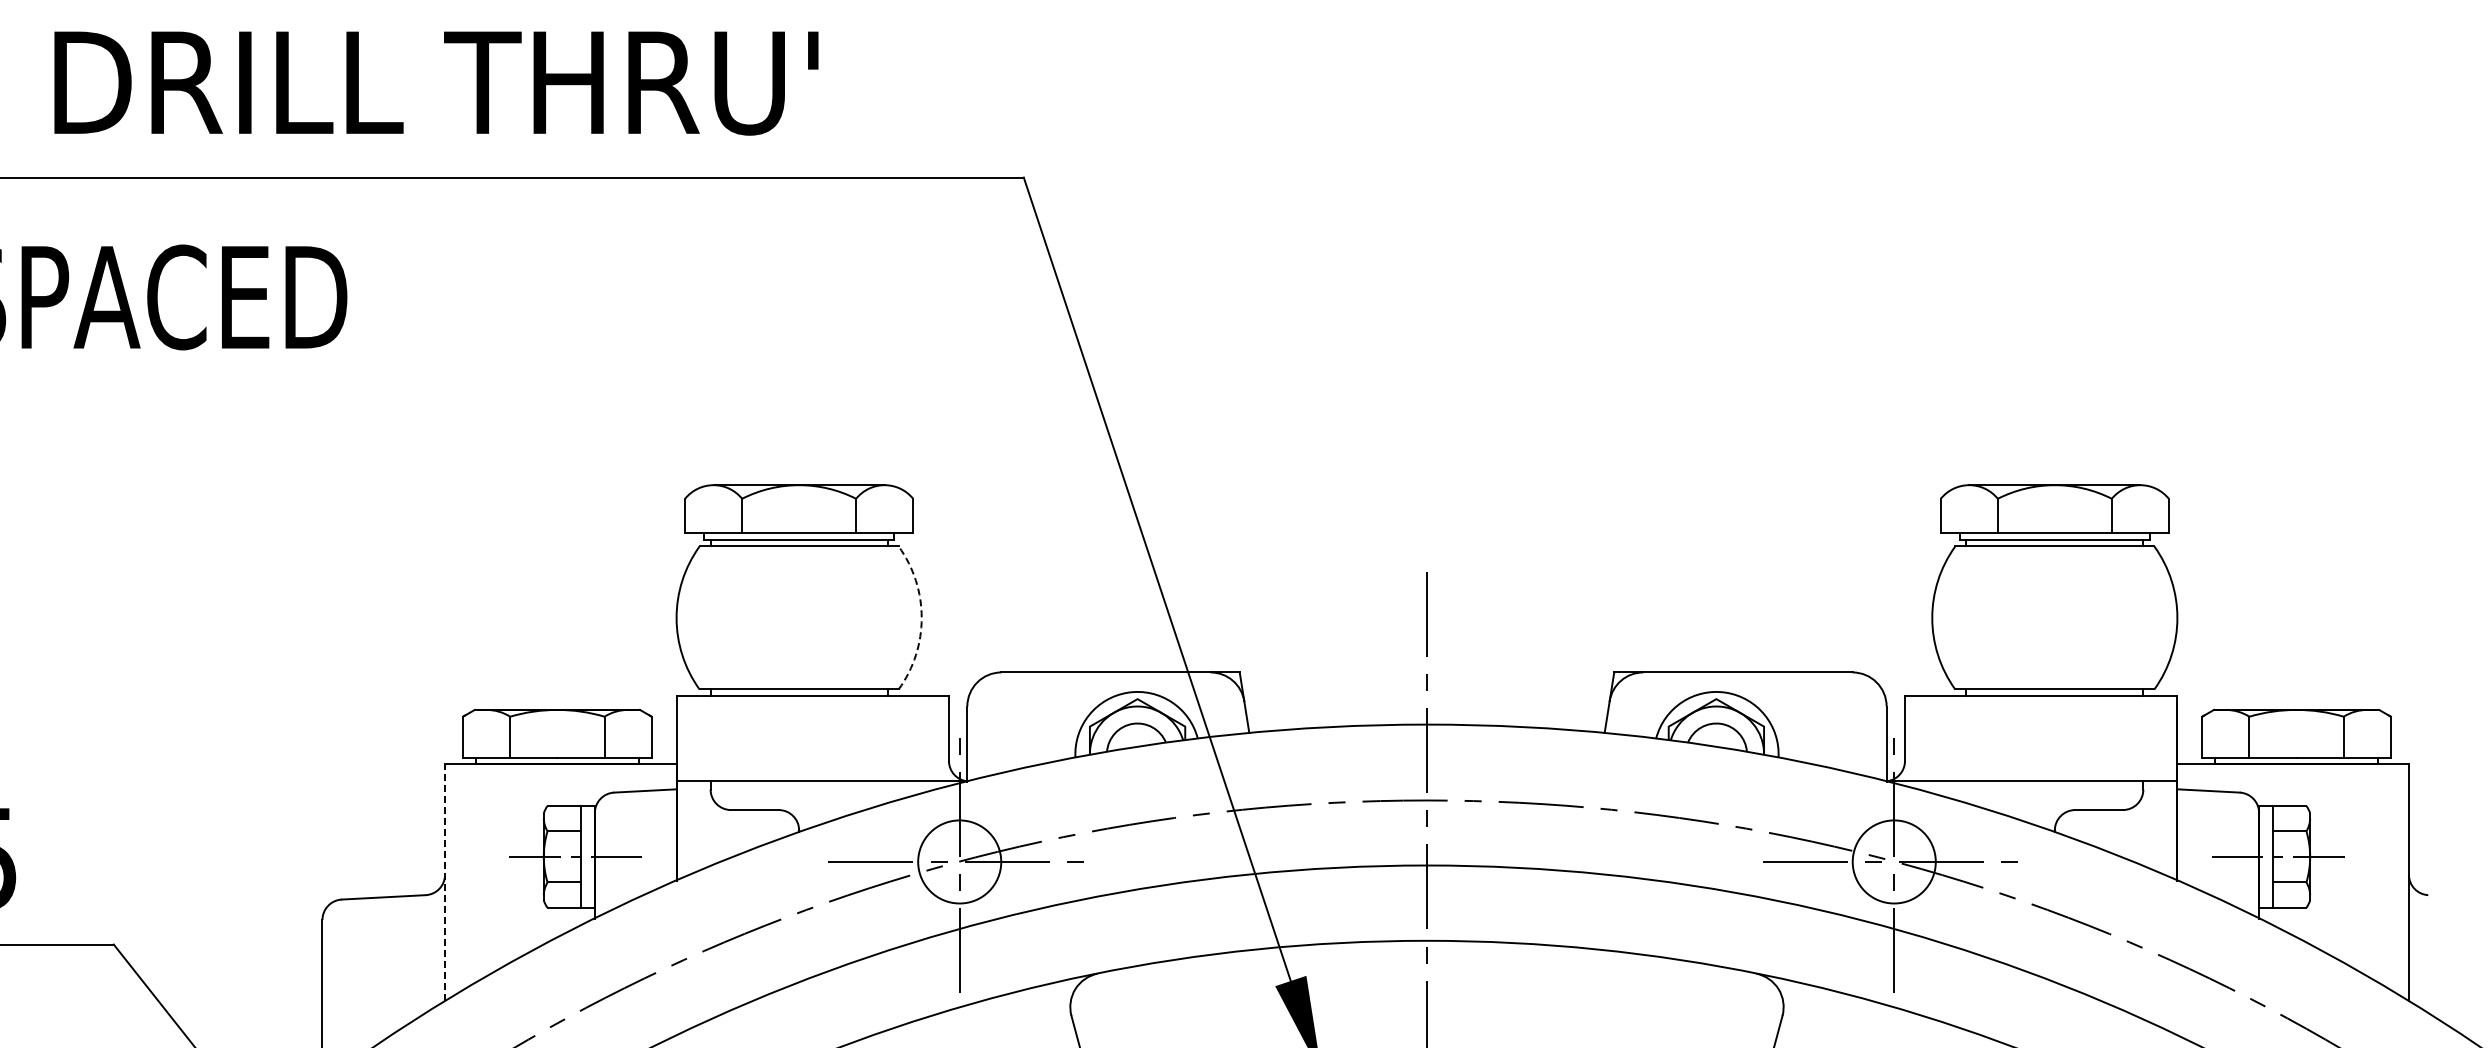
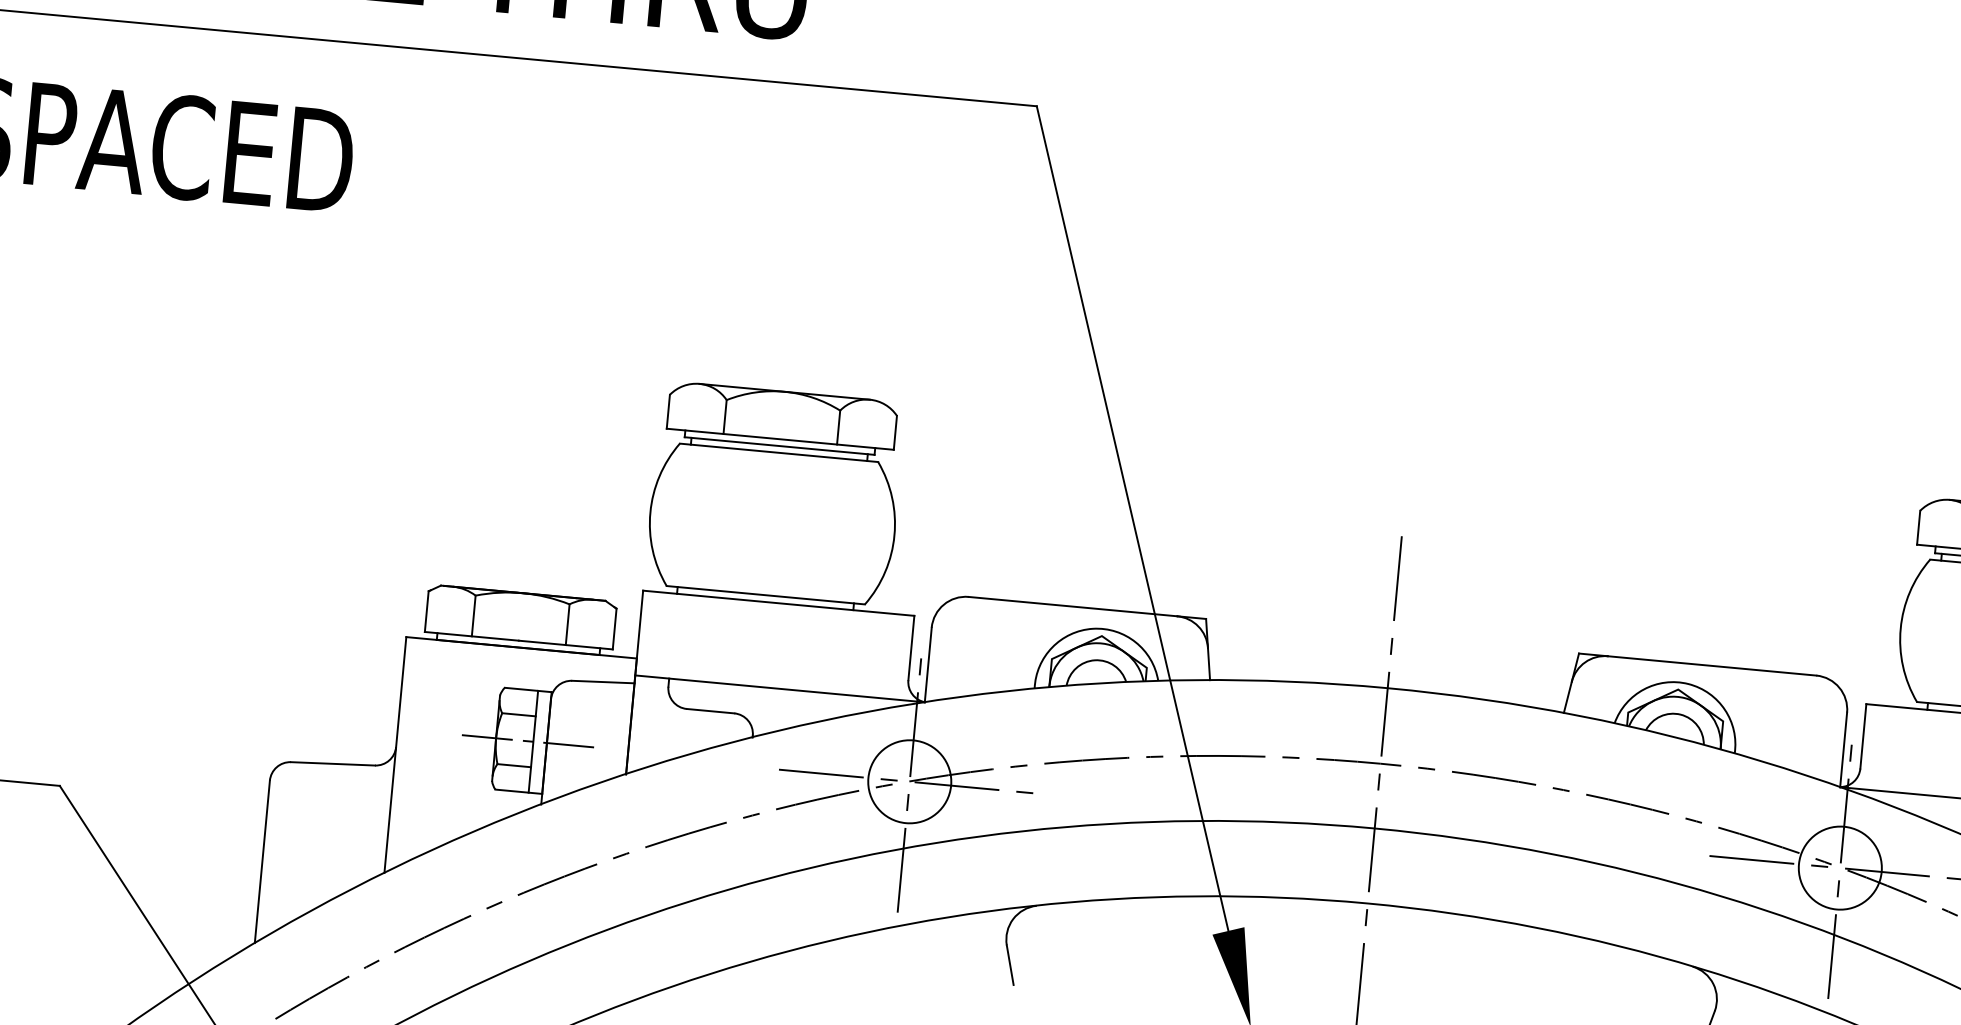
arc: (921, 617) -> (894, 534), dashed -> solid
line: (445, 882) -> (395, 754), dashed -> solid

